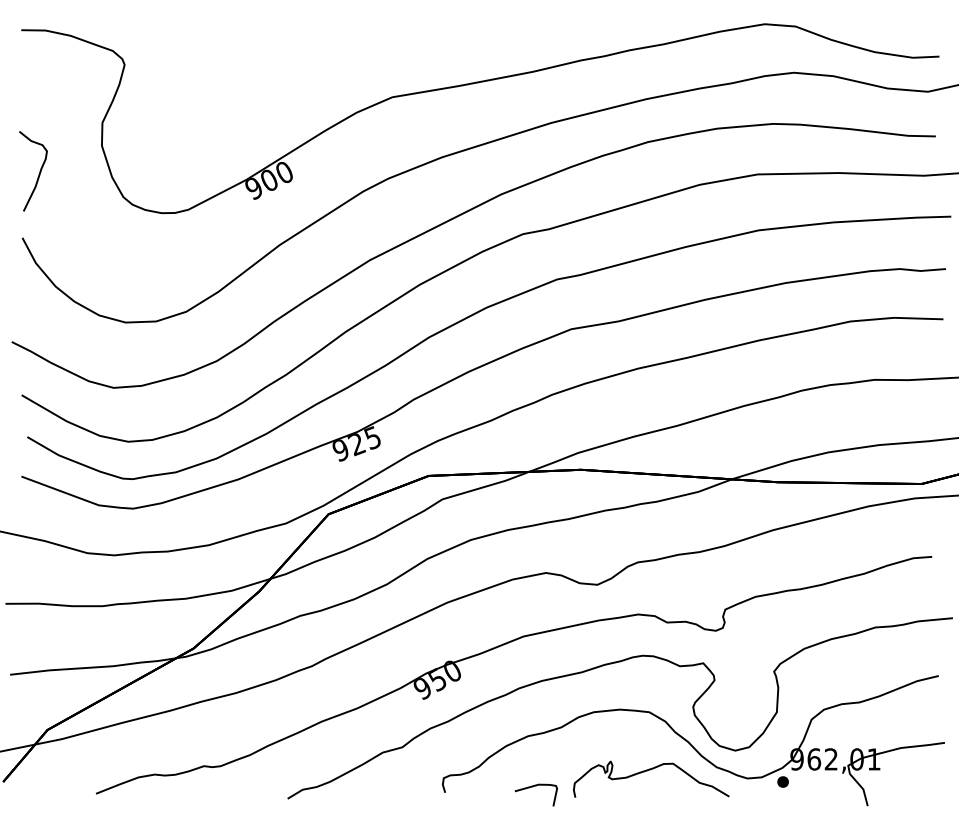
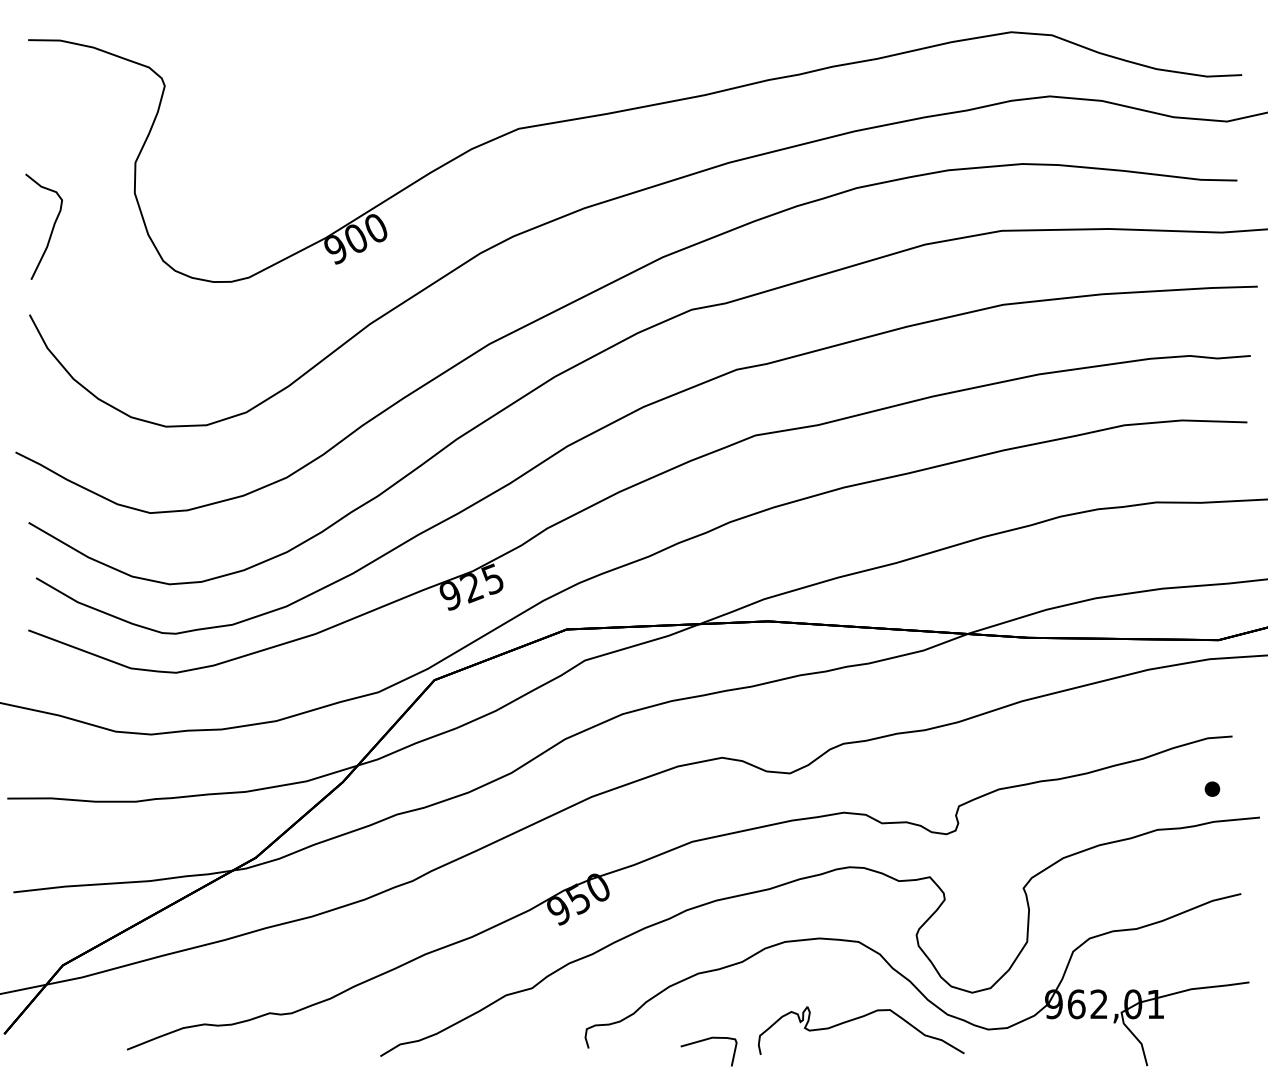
part: (783, 781) -> (1212, 788), moved

